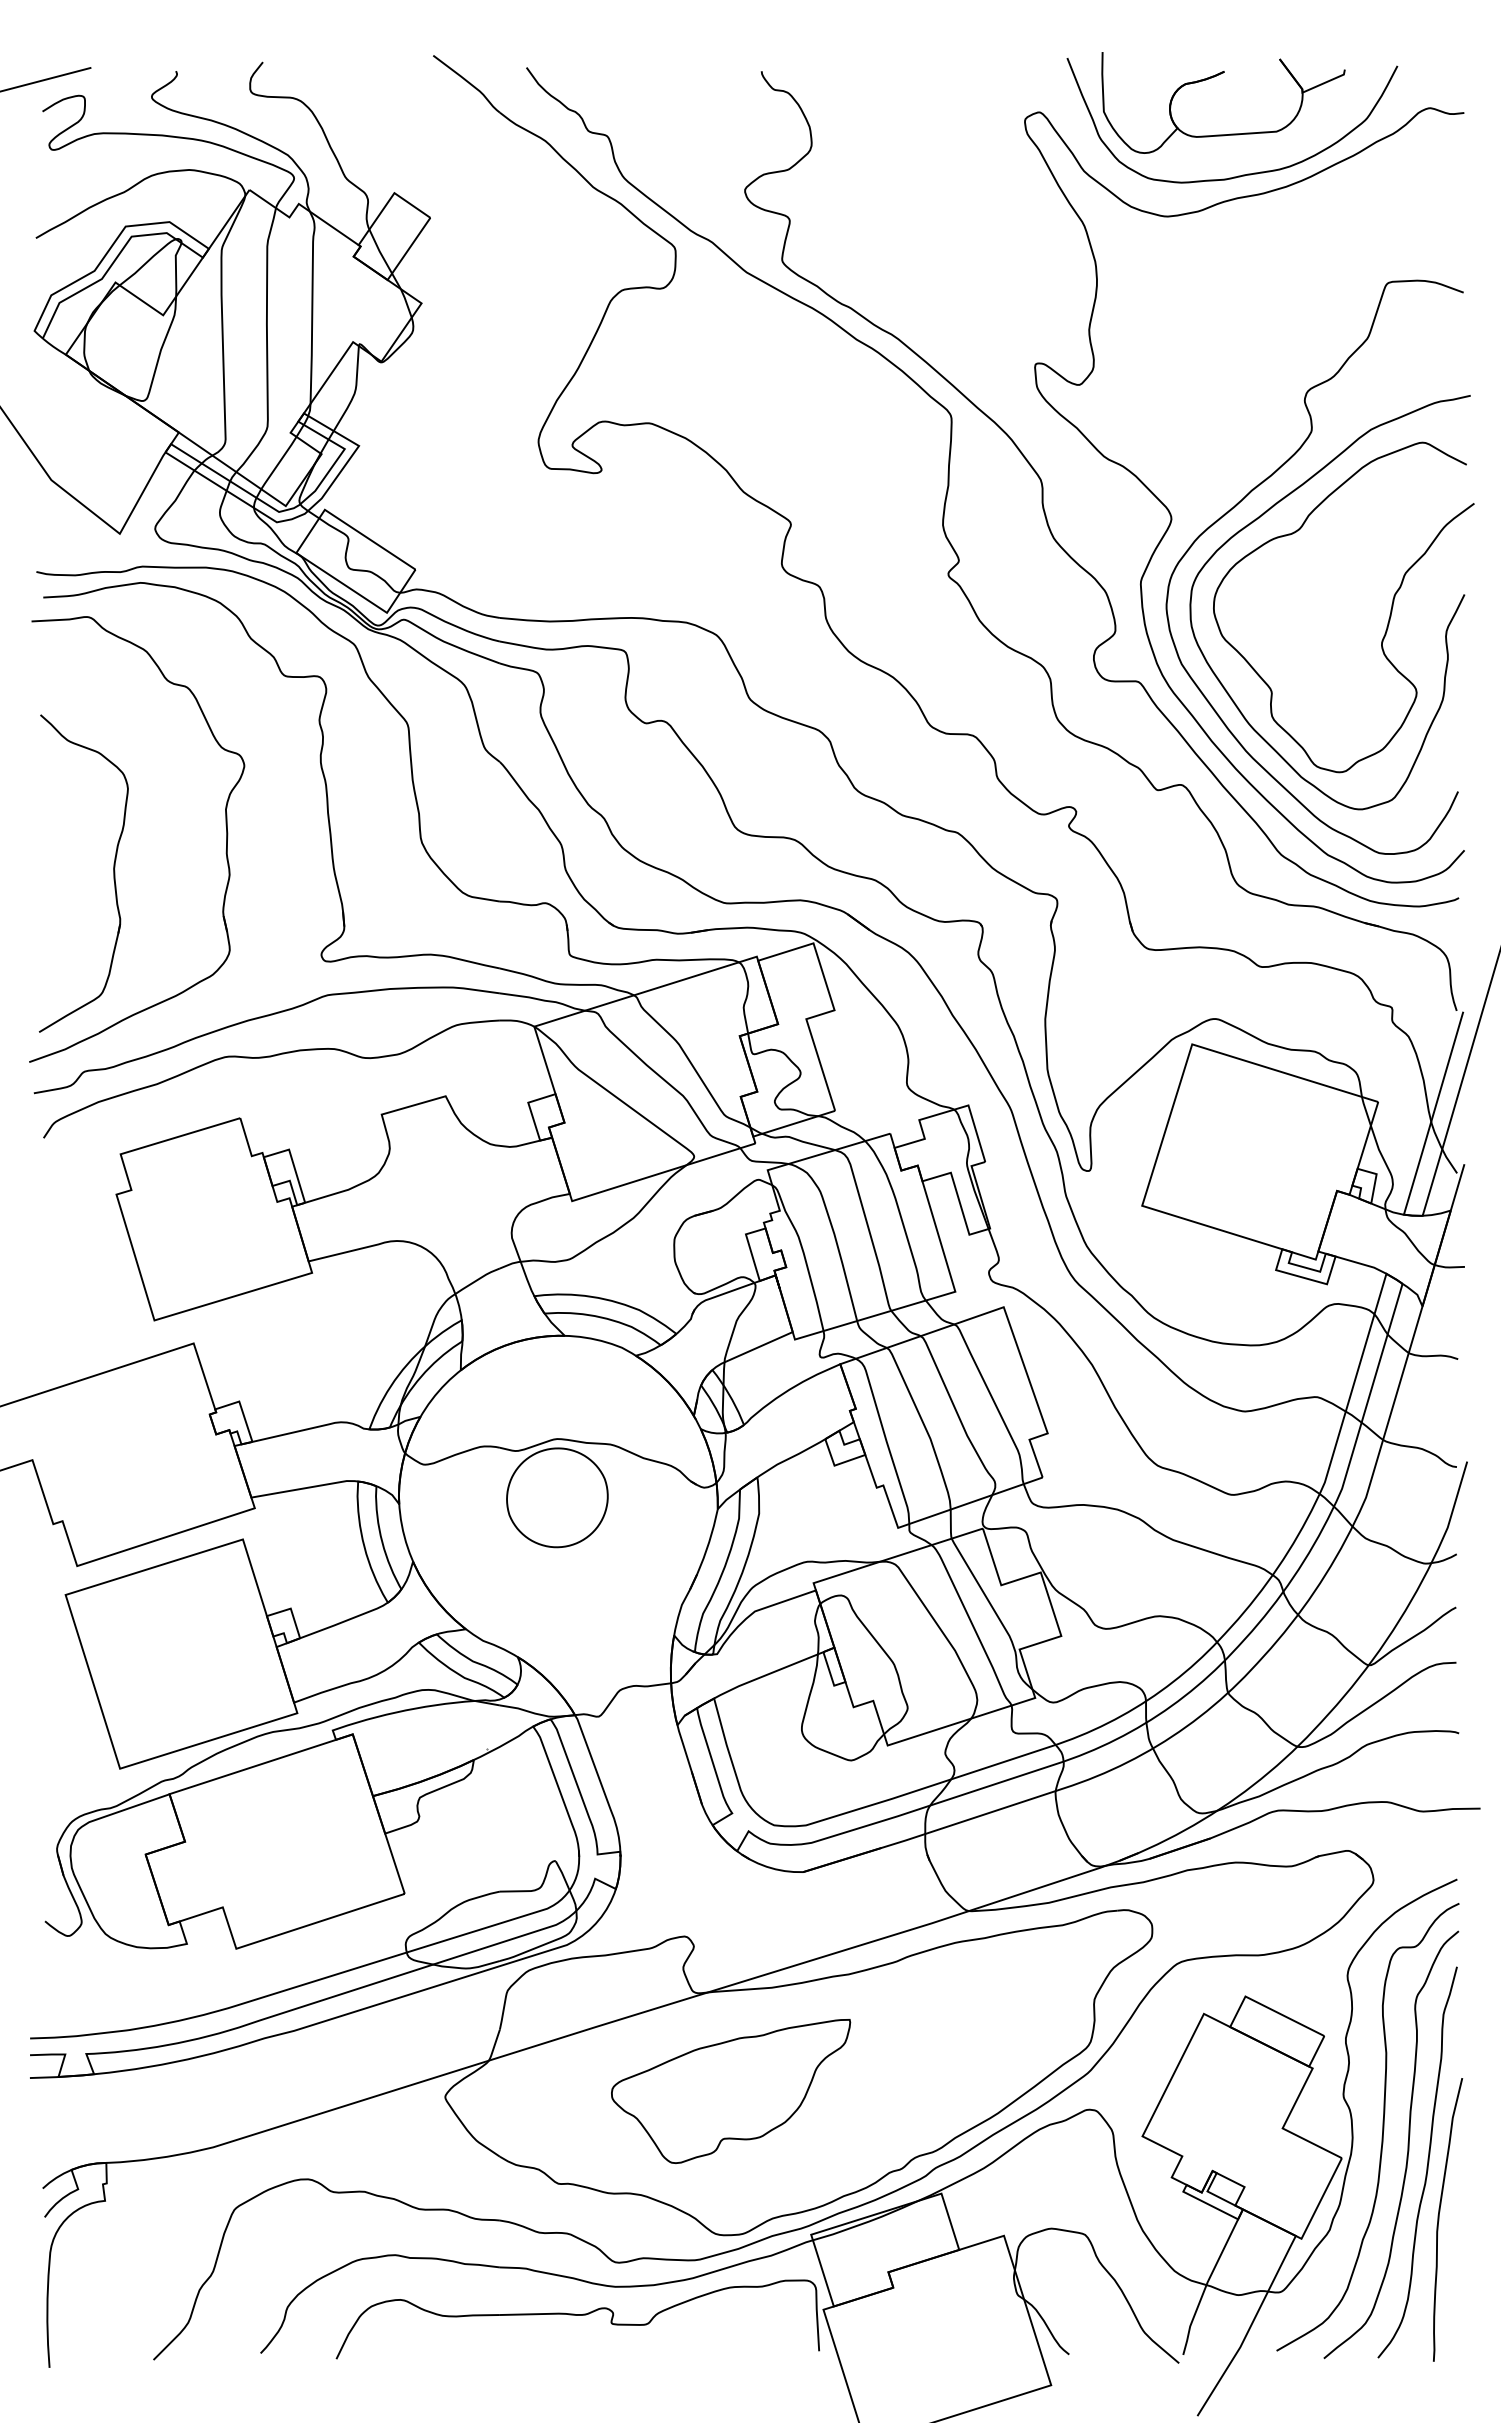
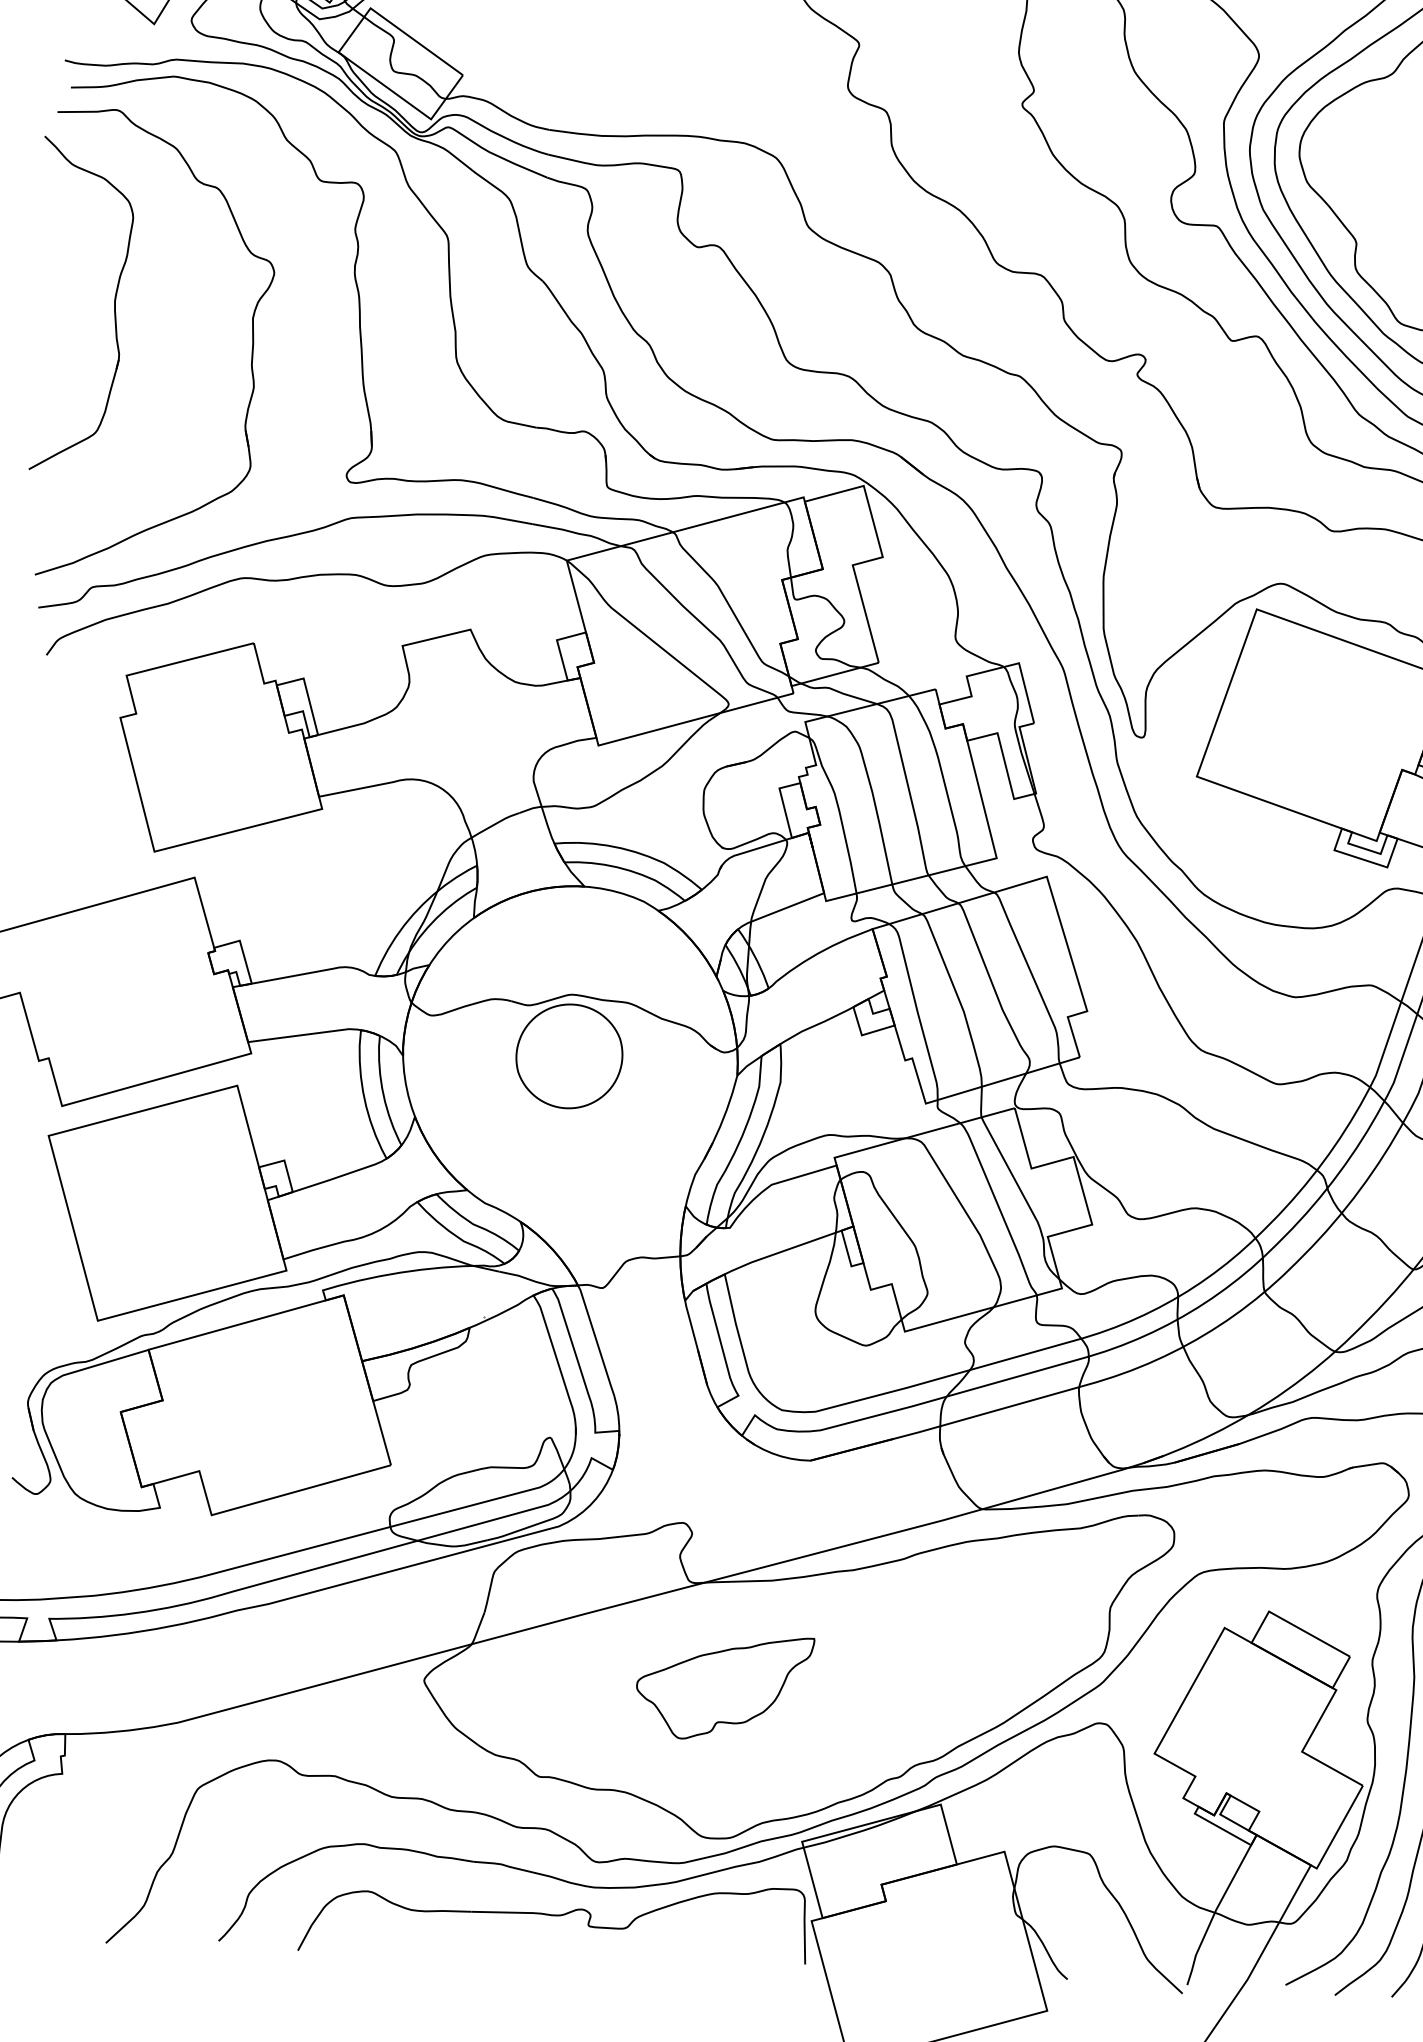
part: (113, 873) -> (114, 306), moved
part: (731, 2091) -> (725, 1687), size x0.7

